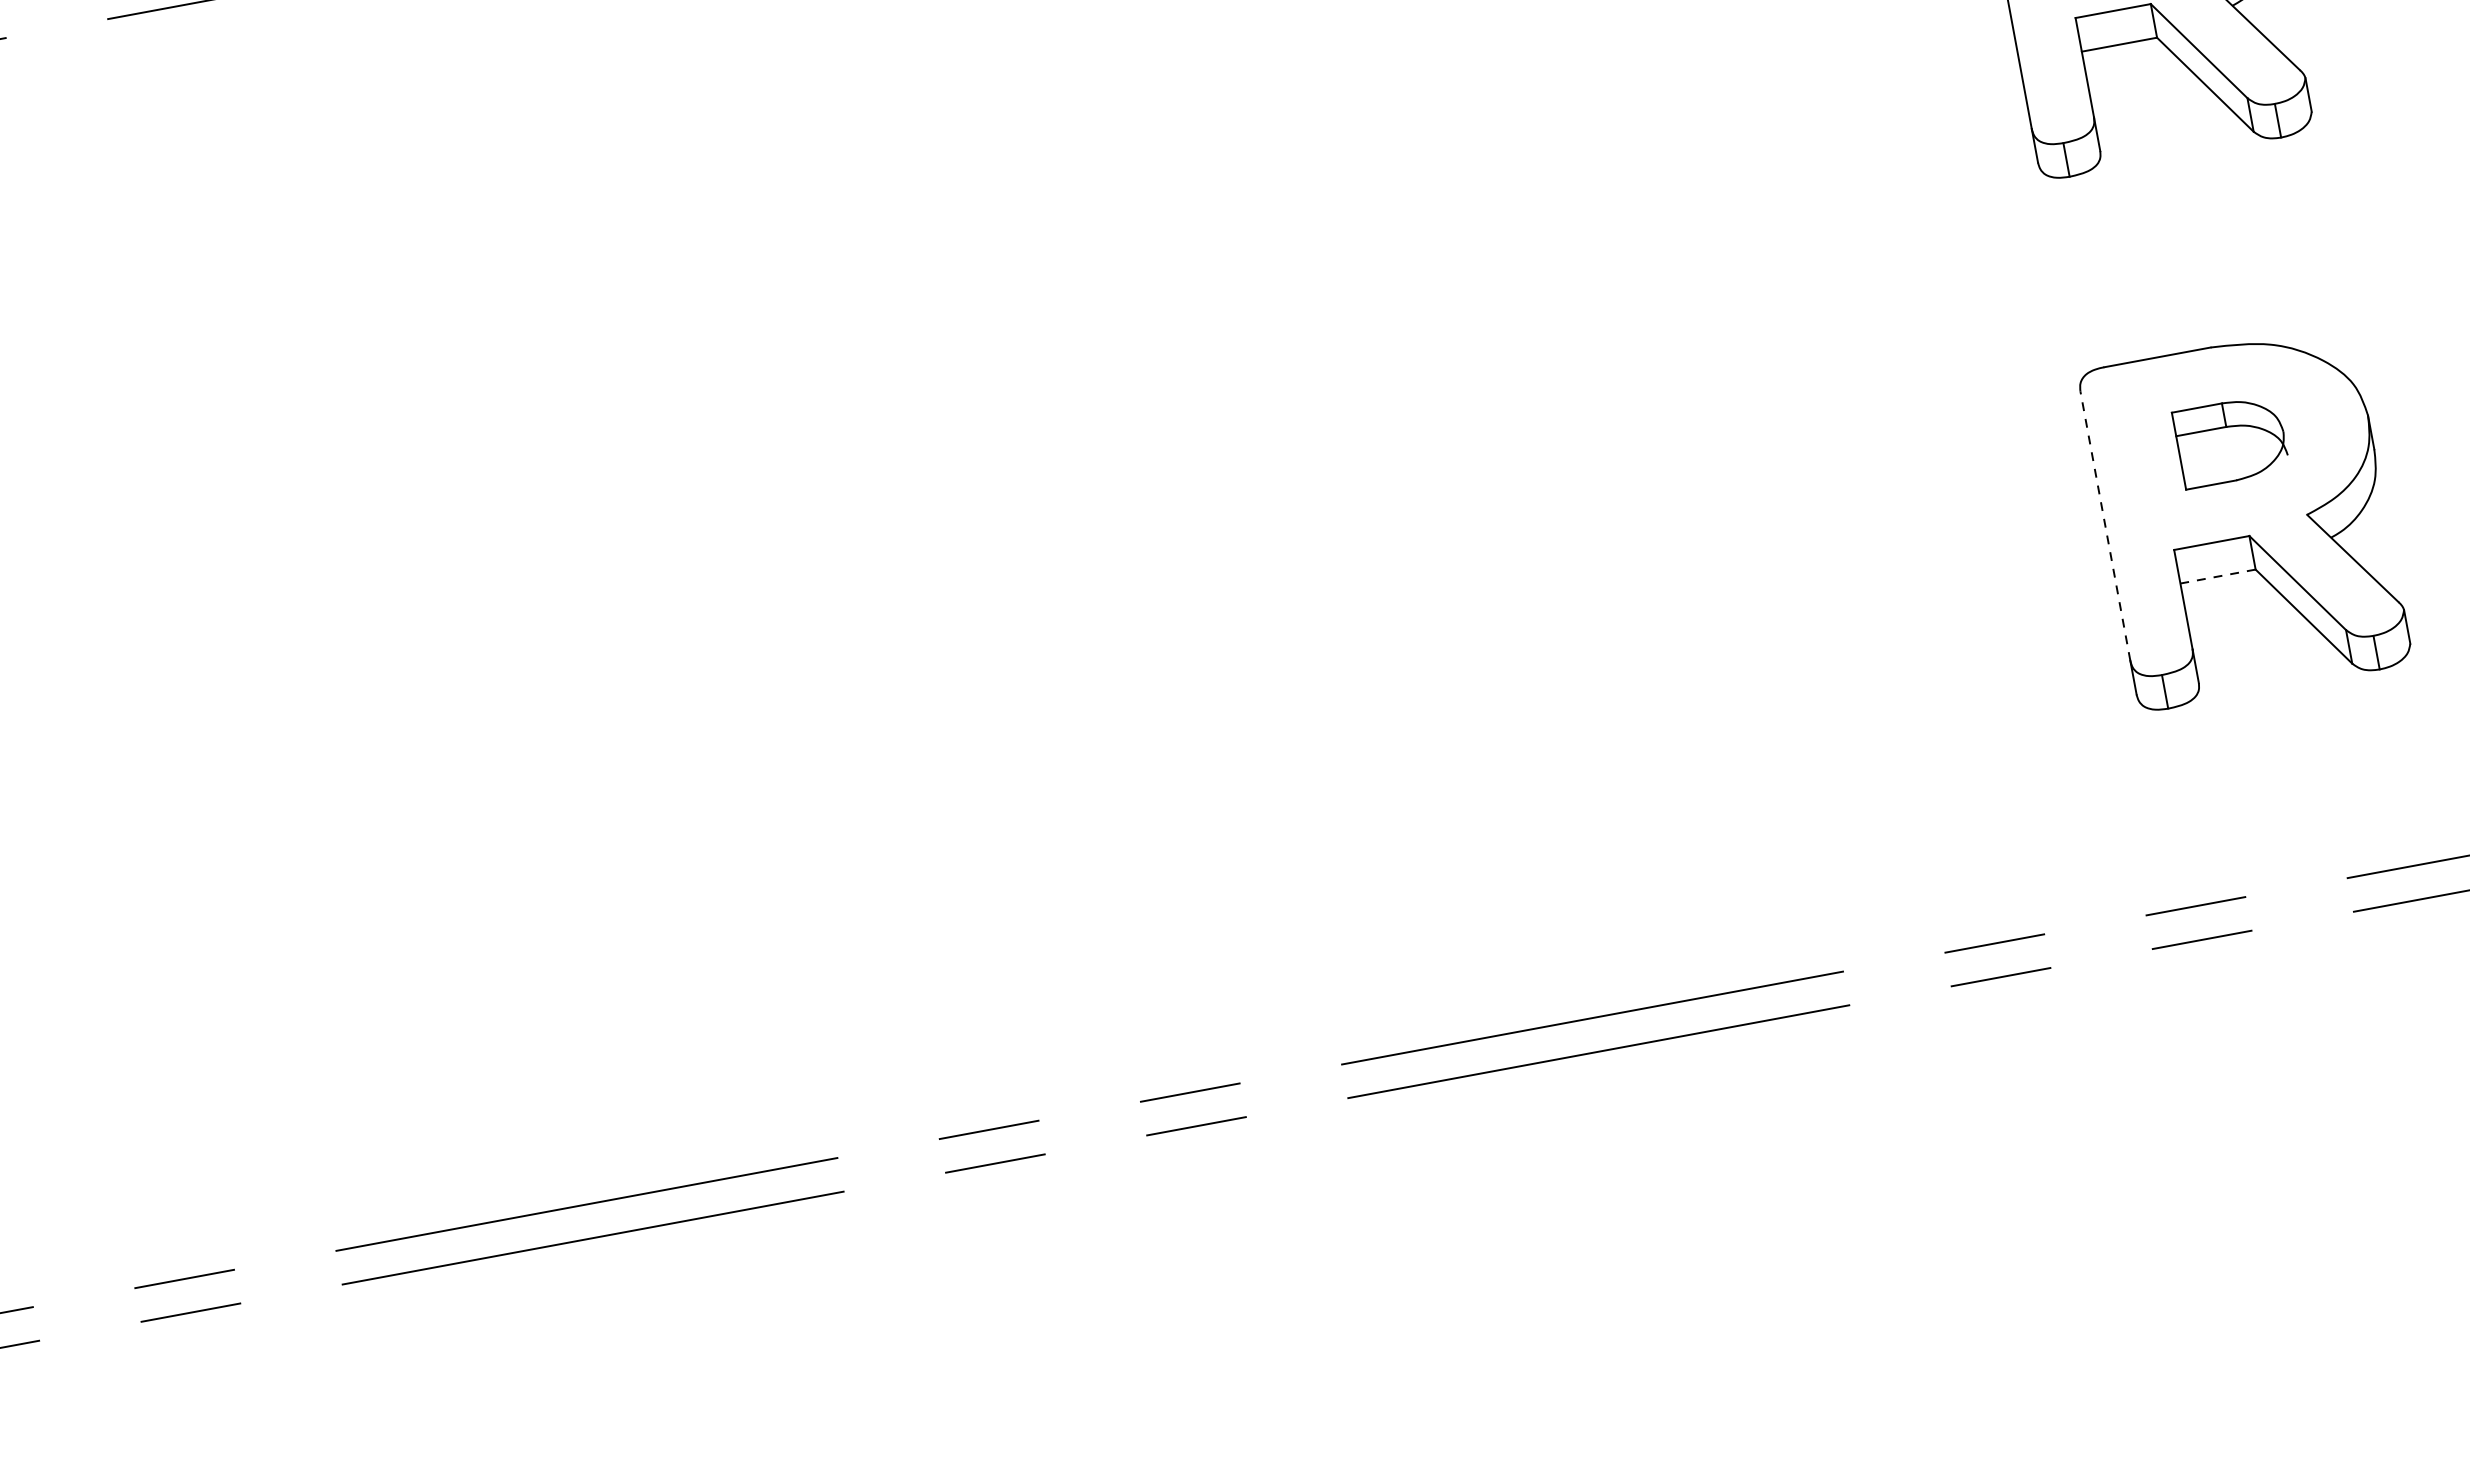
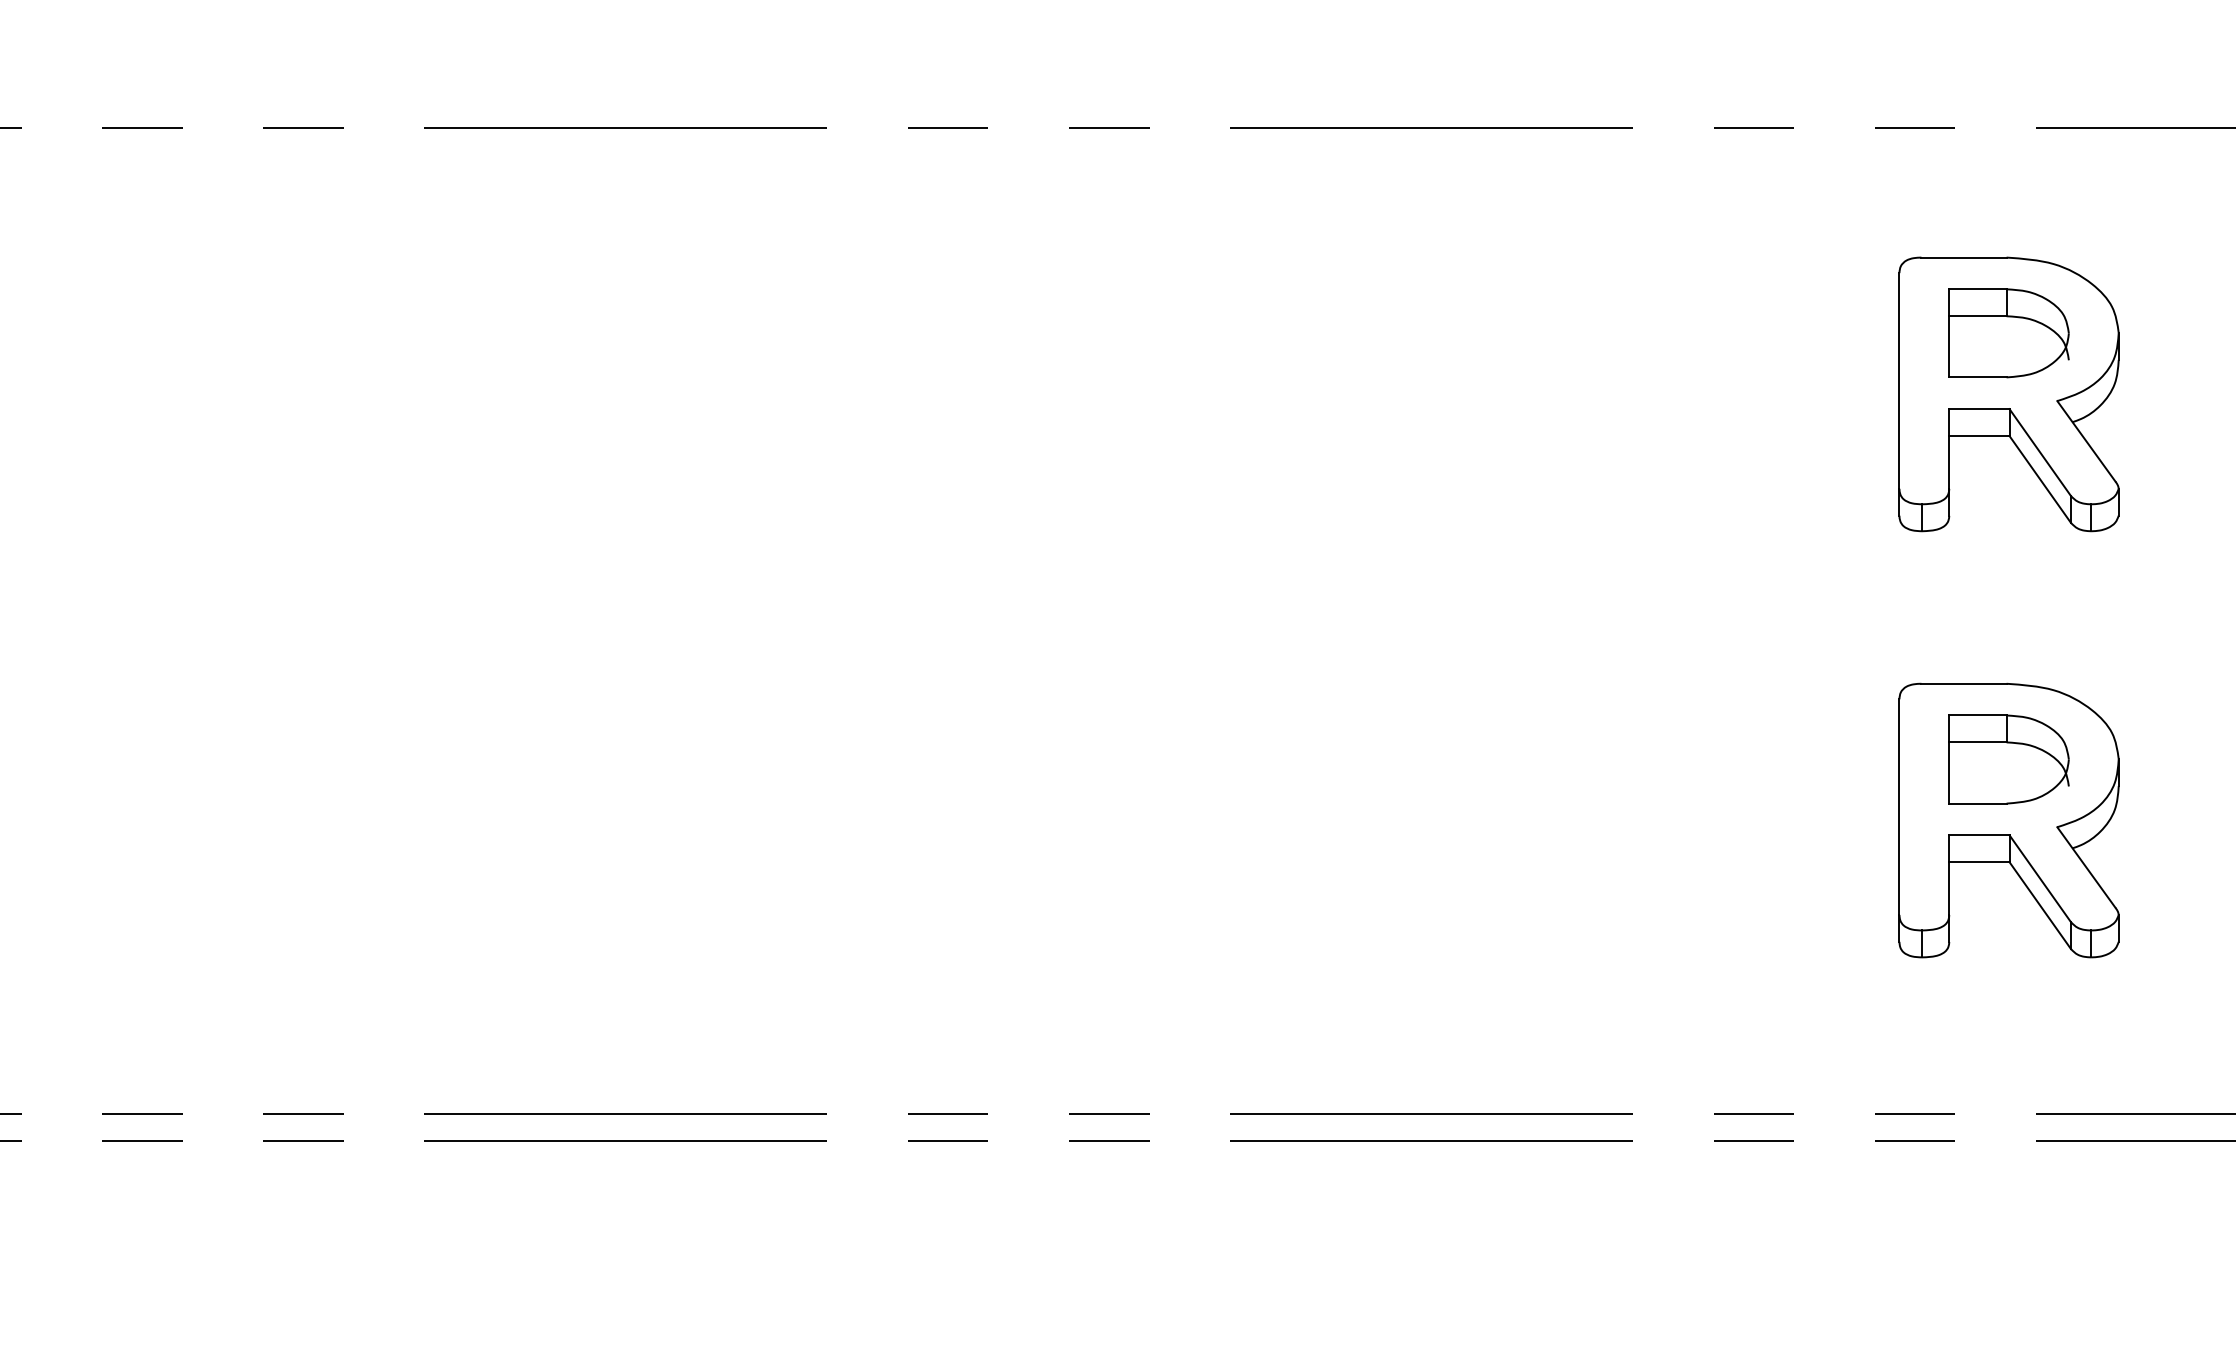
part: (2230, 441) -> (2008, 759), size x1.43
line: (2105, 526) -> (1899, 807), dashed -> solid
line: (2216, 577) -> (1978, 862), dashed -> solid

